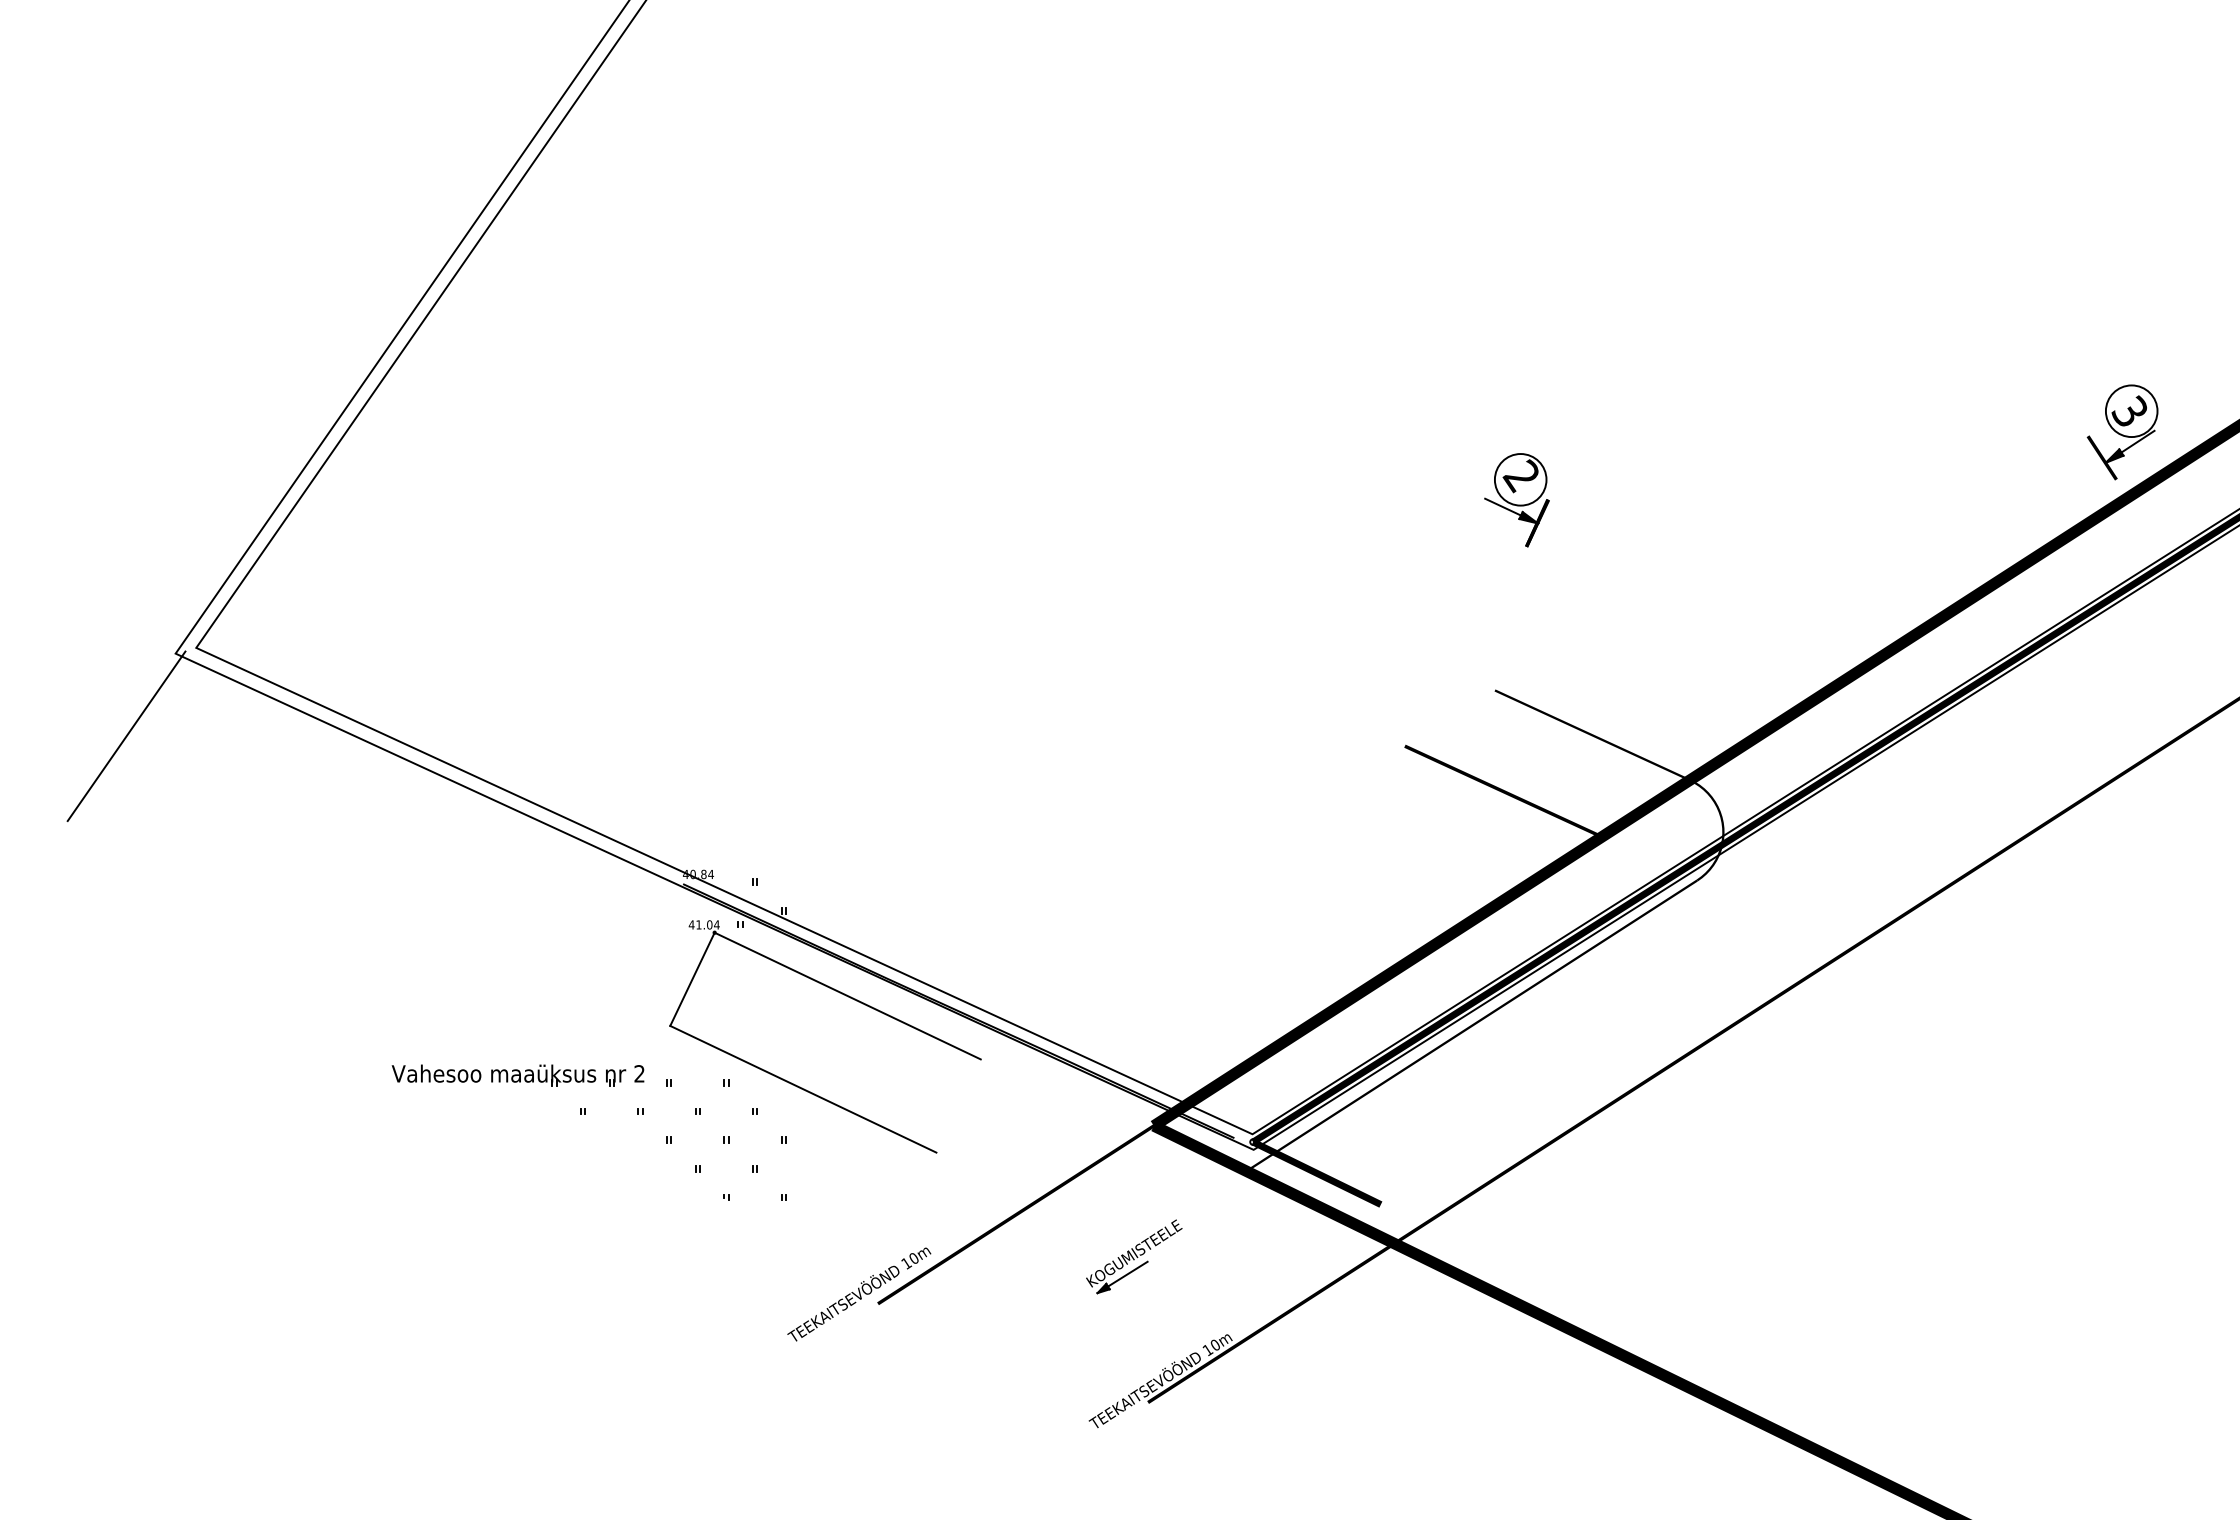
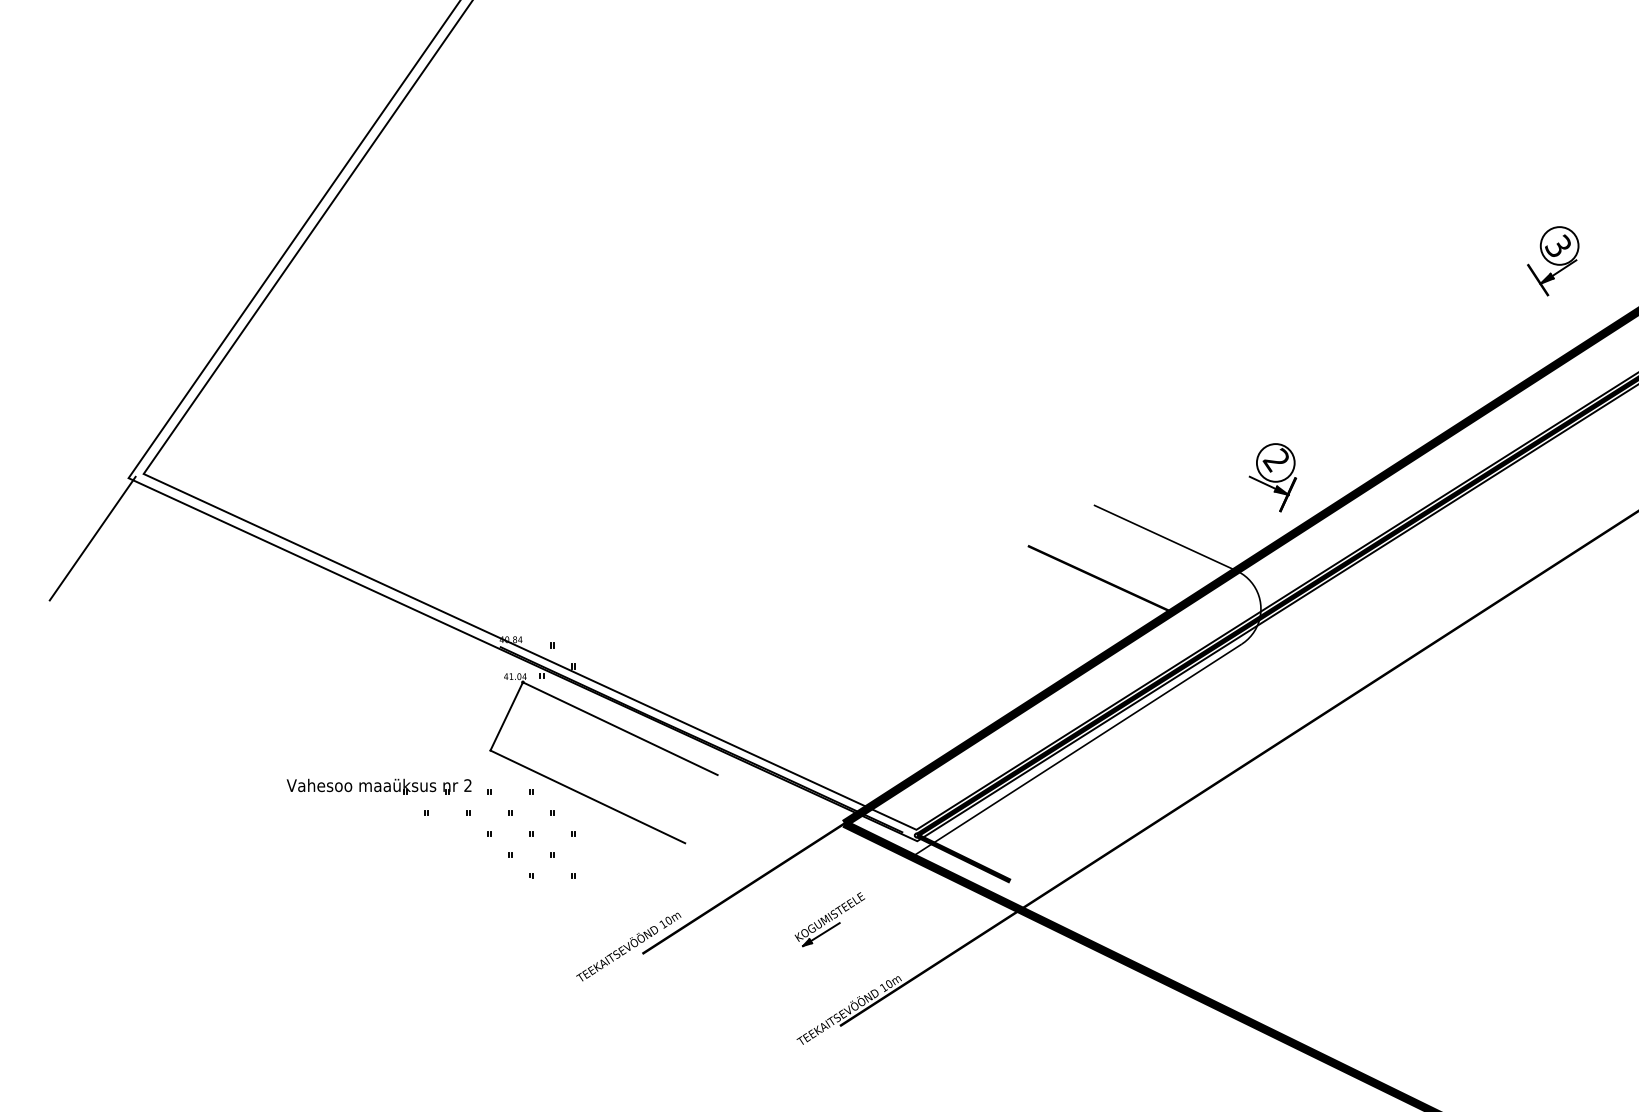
part: (2122, 432) -> (1552, 261), moved
part: (1516, 500) -> (1272, 478), moved

